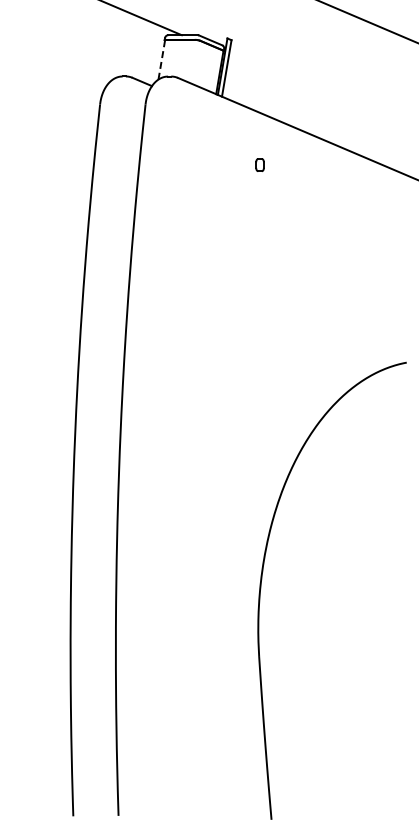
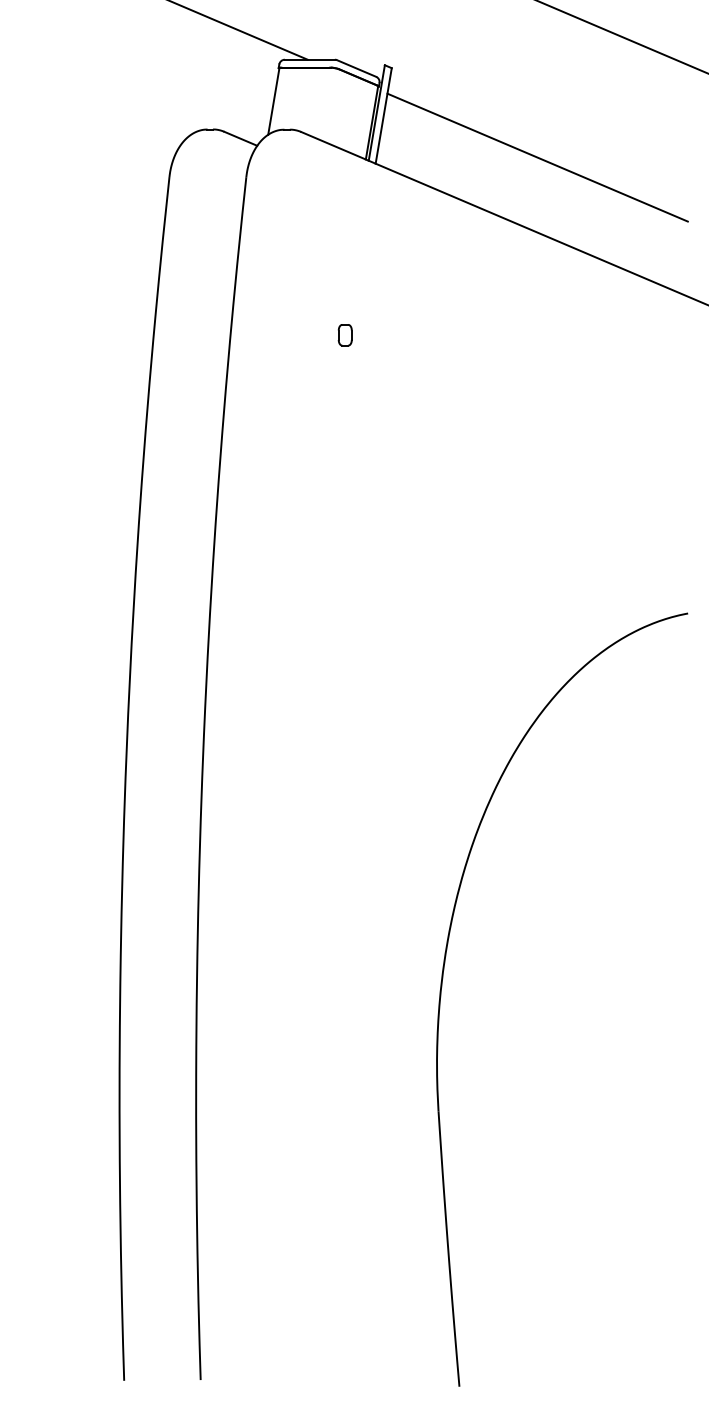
line: (161, 59) -> (273, 100), dashed -> solid
line: (317, 92) -> (537, 156), added
part: (259, 164) -> (344, 334), moved

